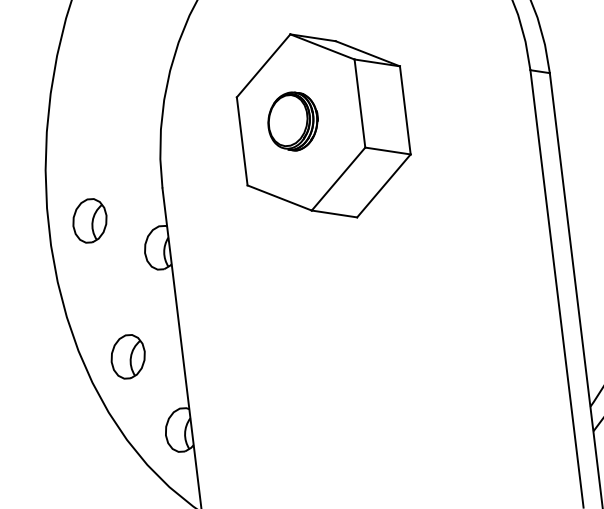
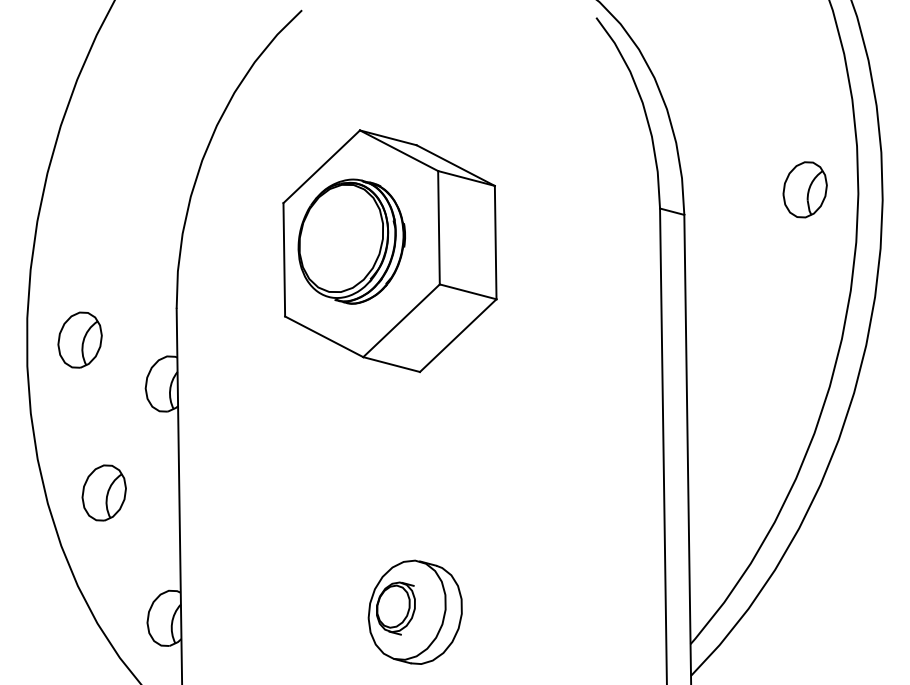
part: (293, 121) -> (351, 241), size x1.67
part: (127, 356) -> (103, 492), moved
part: (372, 404) -> (414, 611), added

